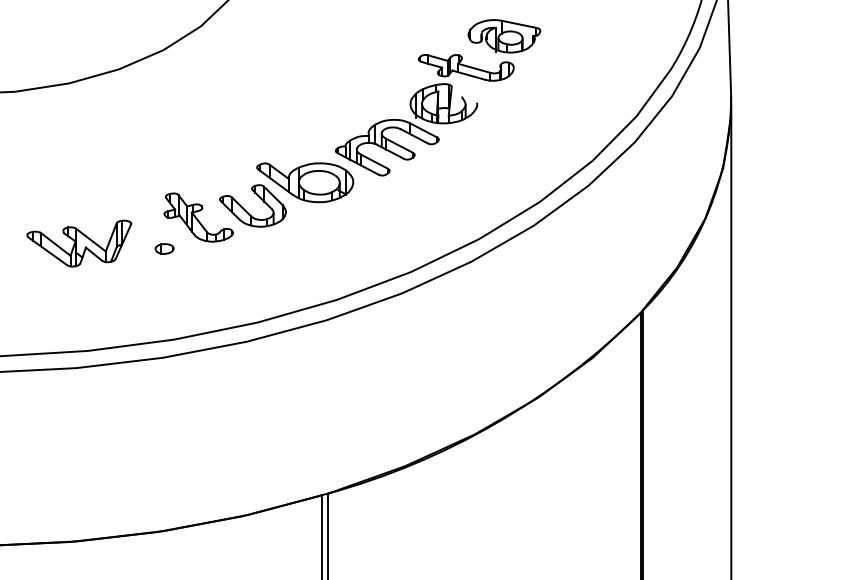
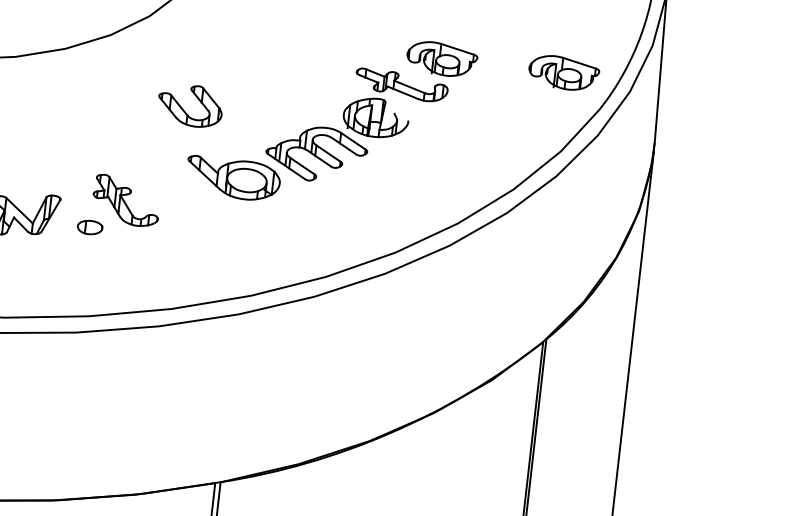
part: (630, 36) -> (564, 73), added
part: (246, 210) -> (183, 109), moved
part: (164, 248) -> (89, 227), size x1.4

